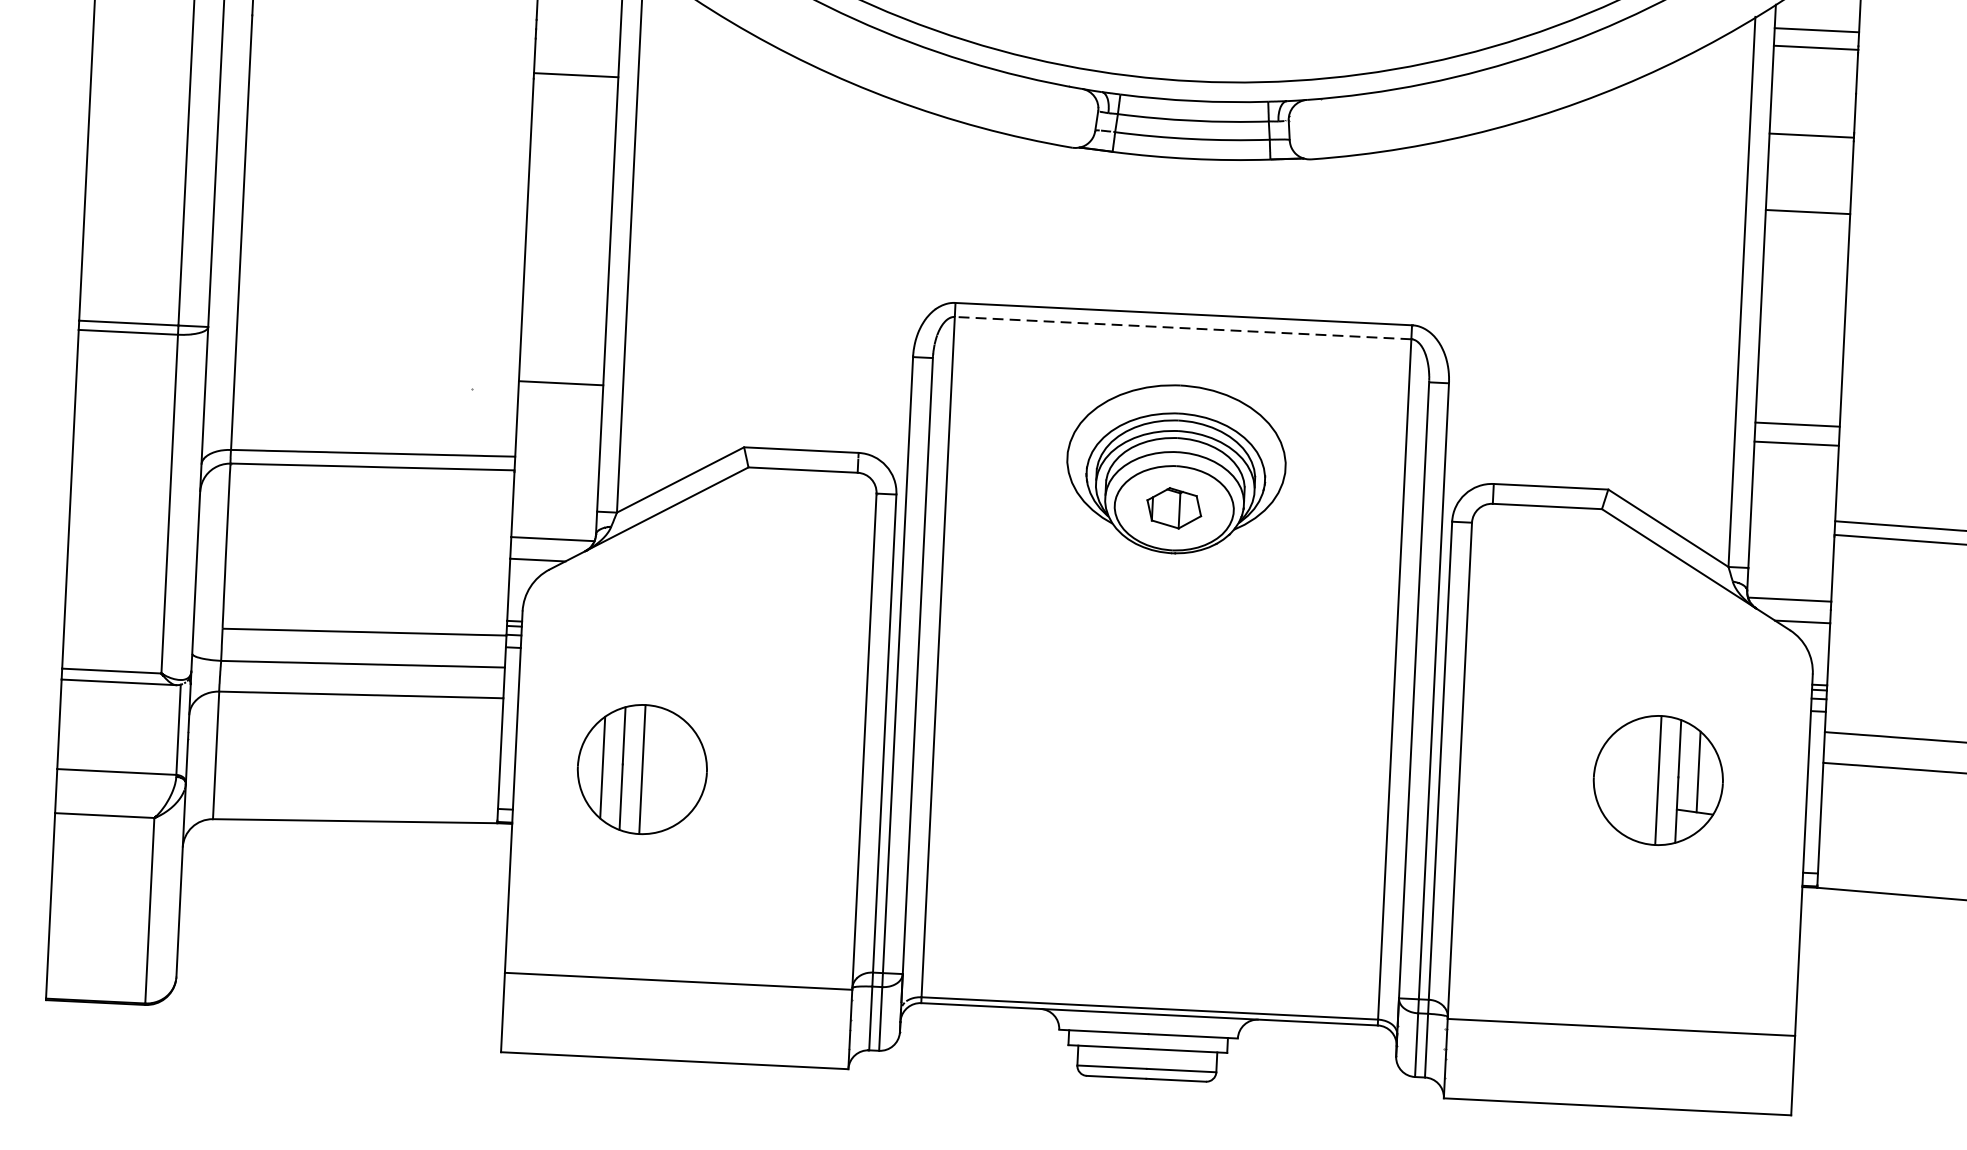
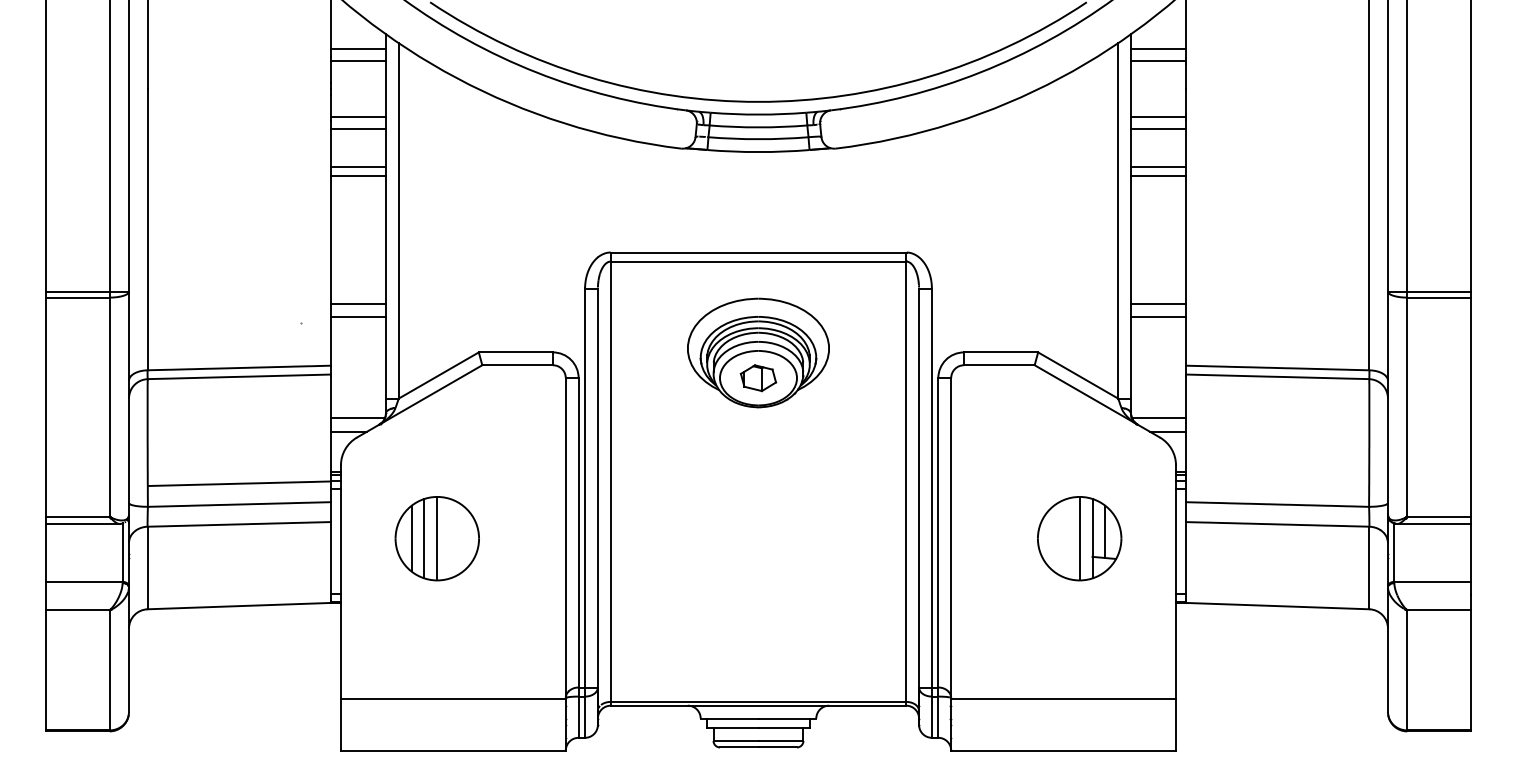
line: (575, 92) -> (358, 128), added
line: (572, 150) -> (358, 166), added
line: (1811, 152) -> (1158, 128), added
line: (571, 166) -> (358, 176), added
line: (1807, 226) -> (1158, 176), added
line: (1183, 327) -> (758, 261), dashed -> solid
line: (561, 364) -> (358, 304), added
part: (641, 769) -> (436, 538), moved

